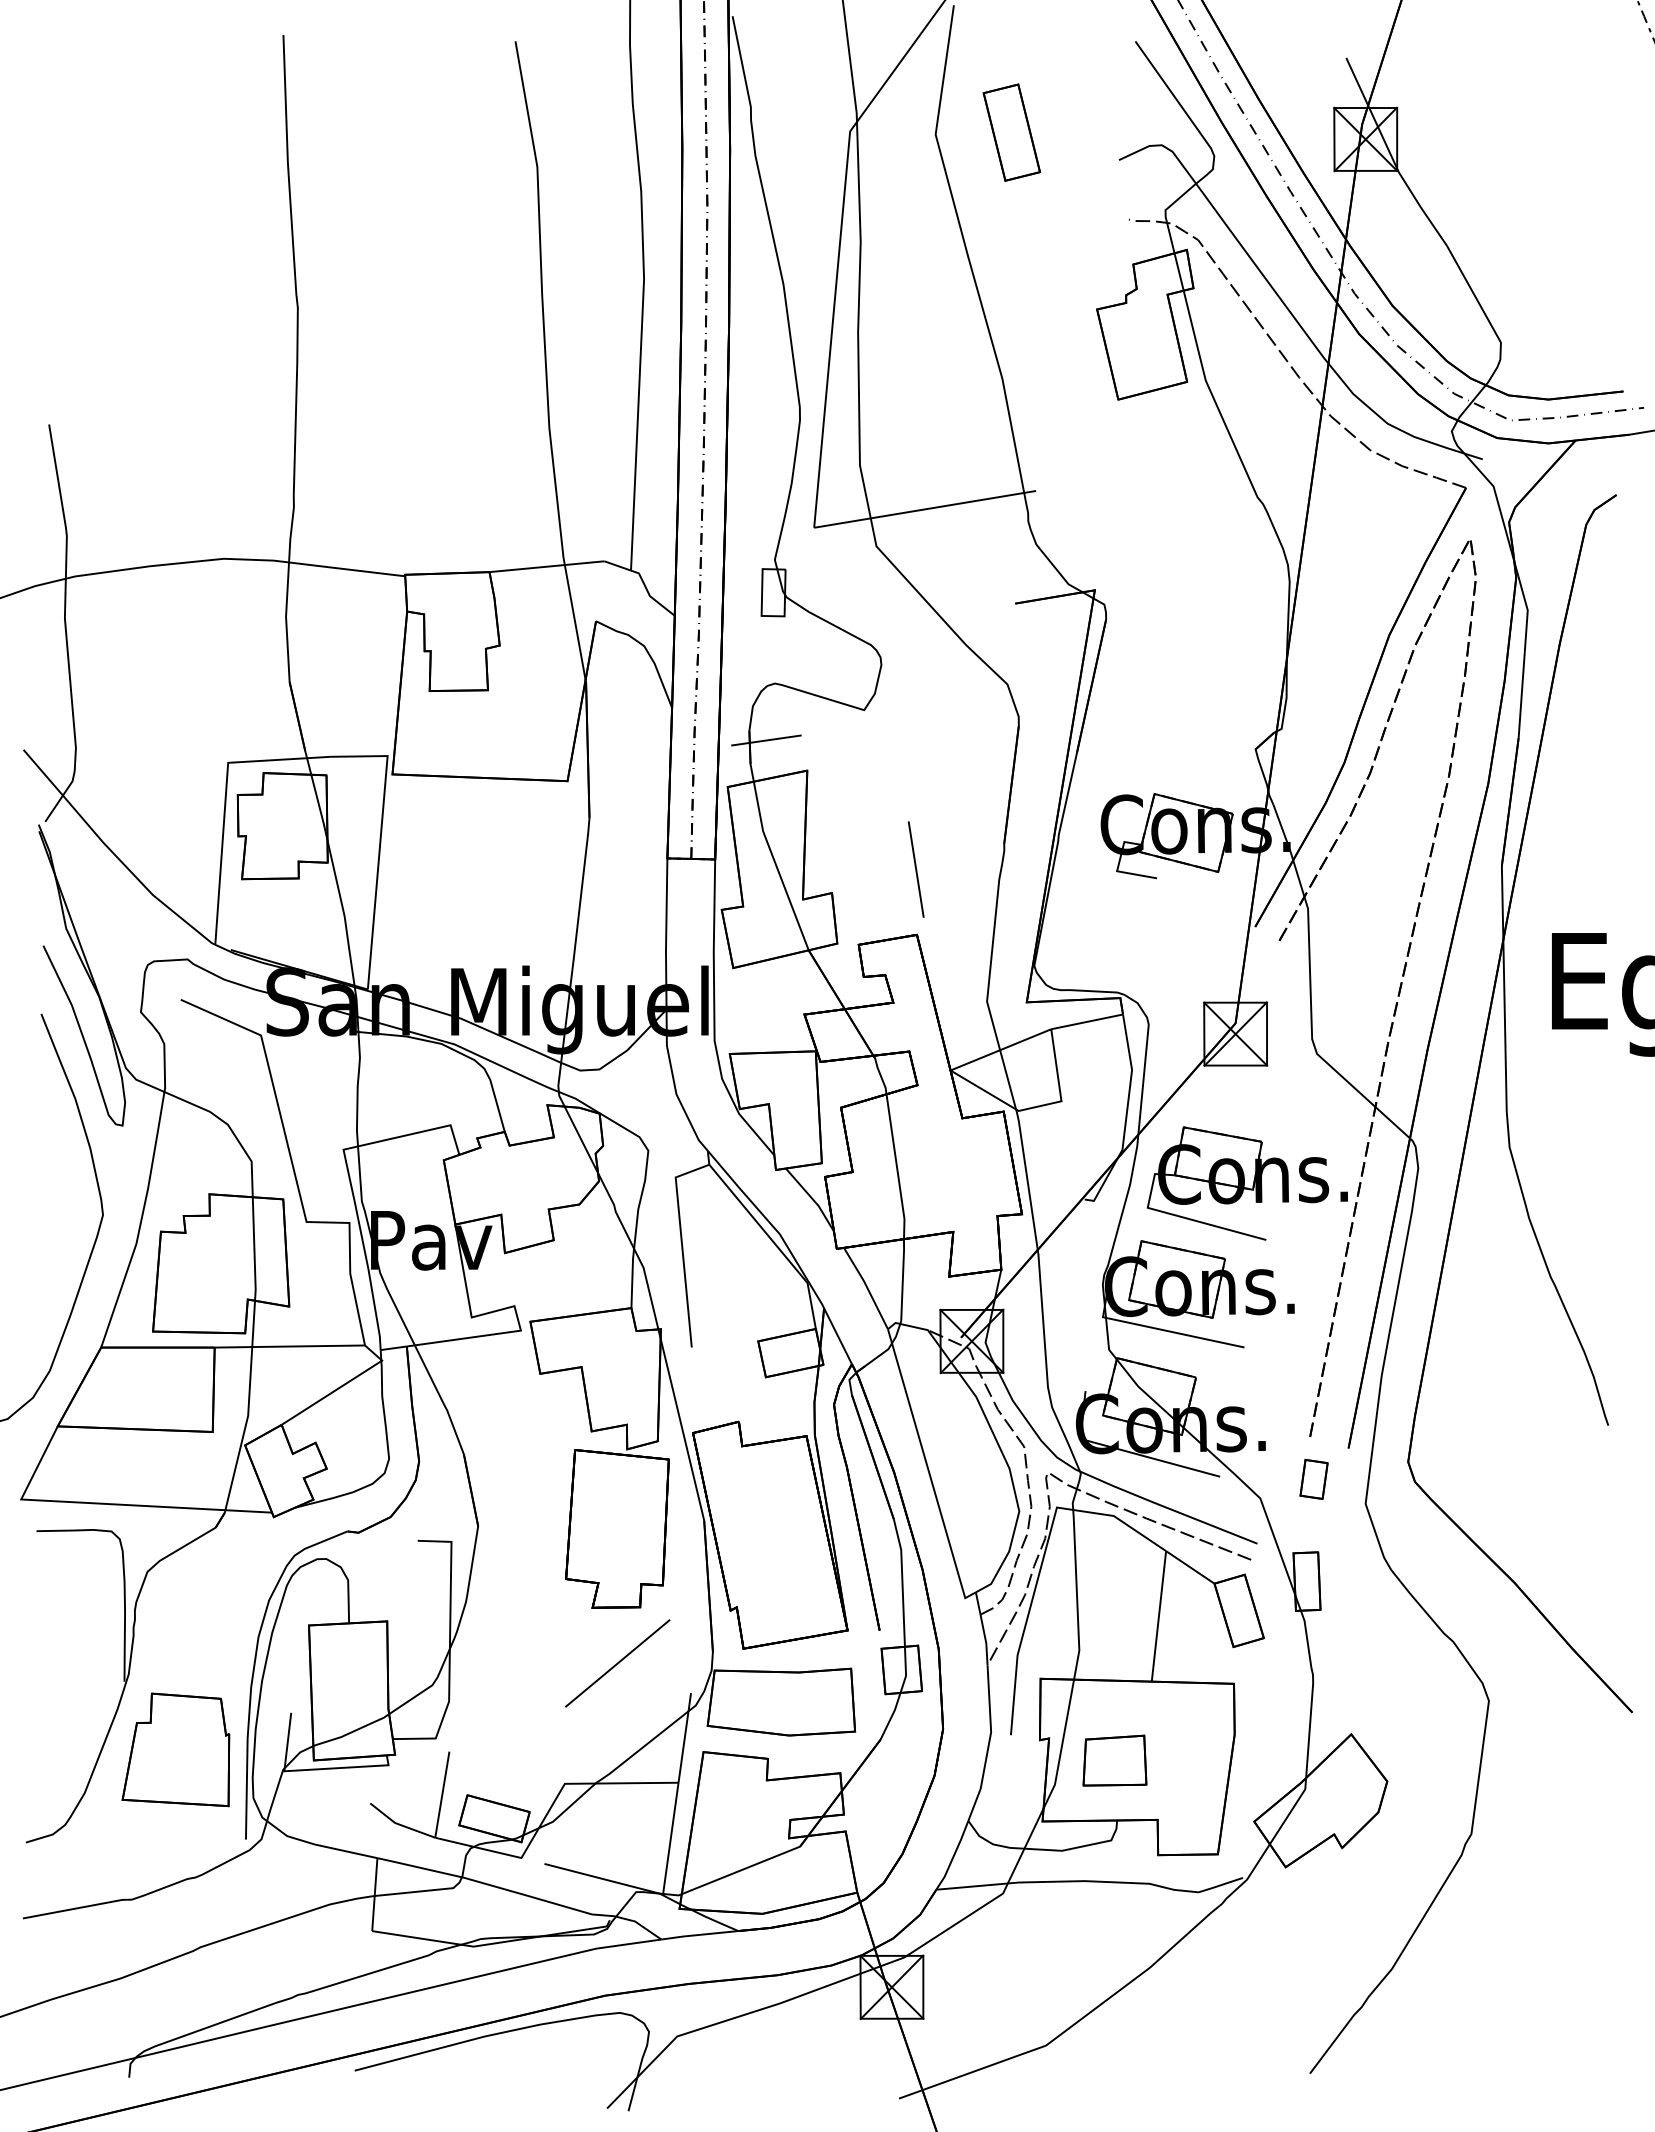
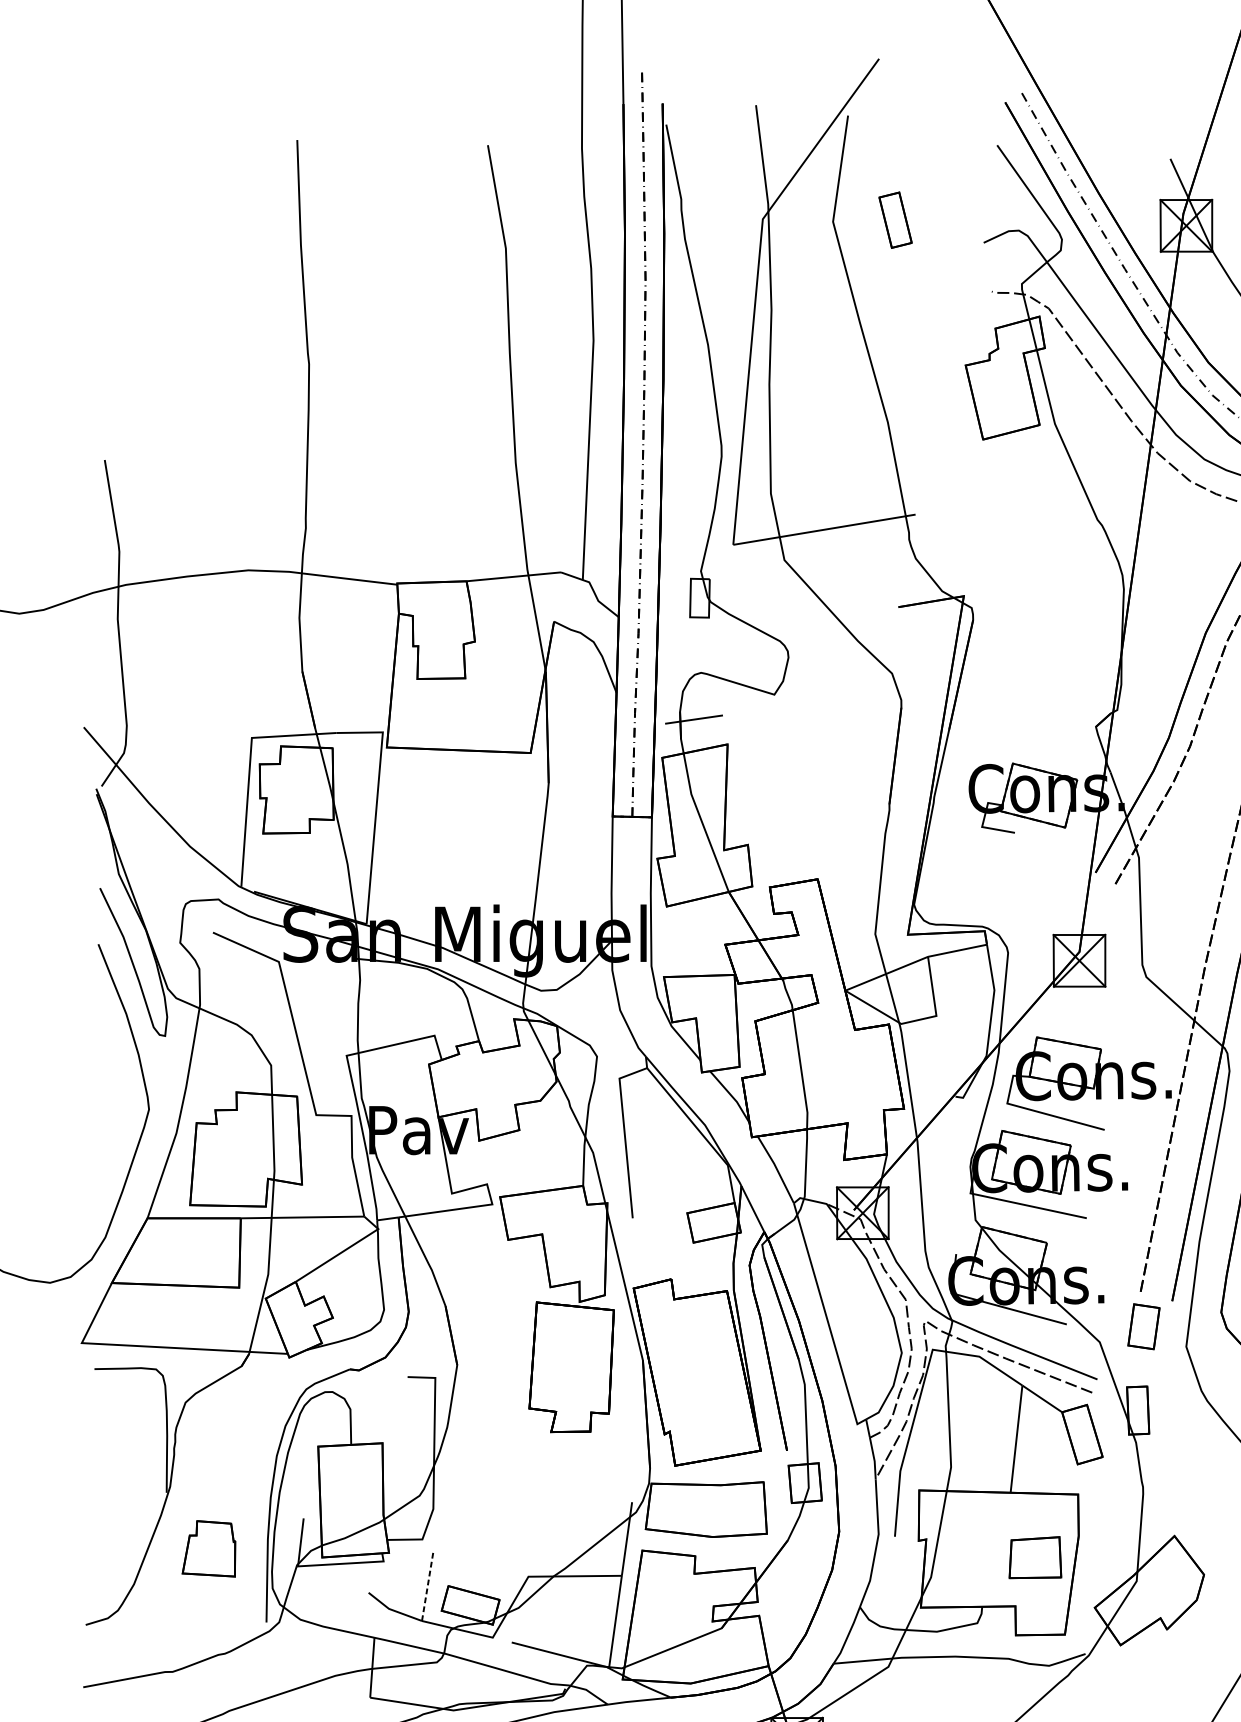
part: (1011, 132) -> (895, 220), size x0.7
line: (915, 869) -> (816, 825), removed
part: (1313, 1478) -> (1143, 1325), size x1.4
line: (617, 1663) -> (571, 1477), removed
part: (175, 1749) -> (208, 1548), size x0.6
part: (1114, 1760) -> (1035, 1557), moved
line: (442, 1794) -> (427, 1585), solid -> dashed

